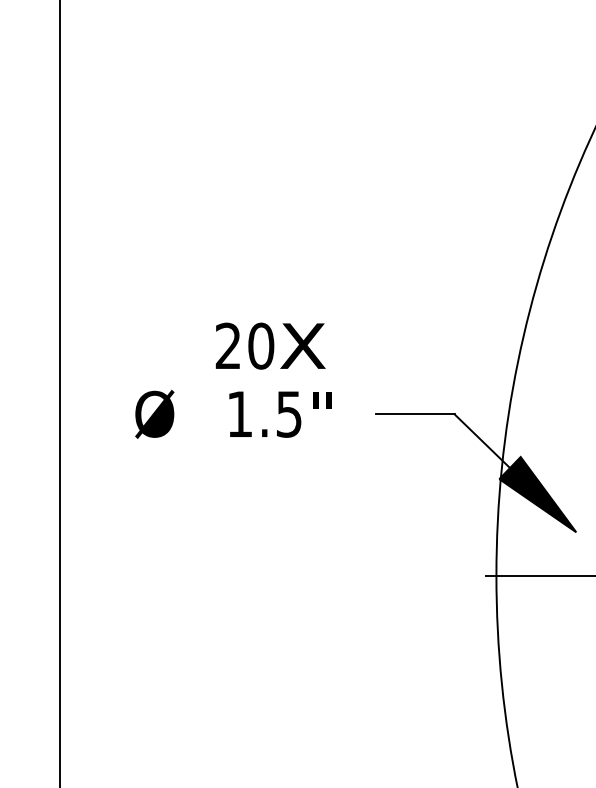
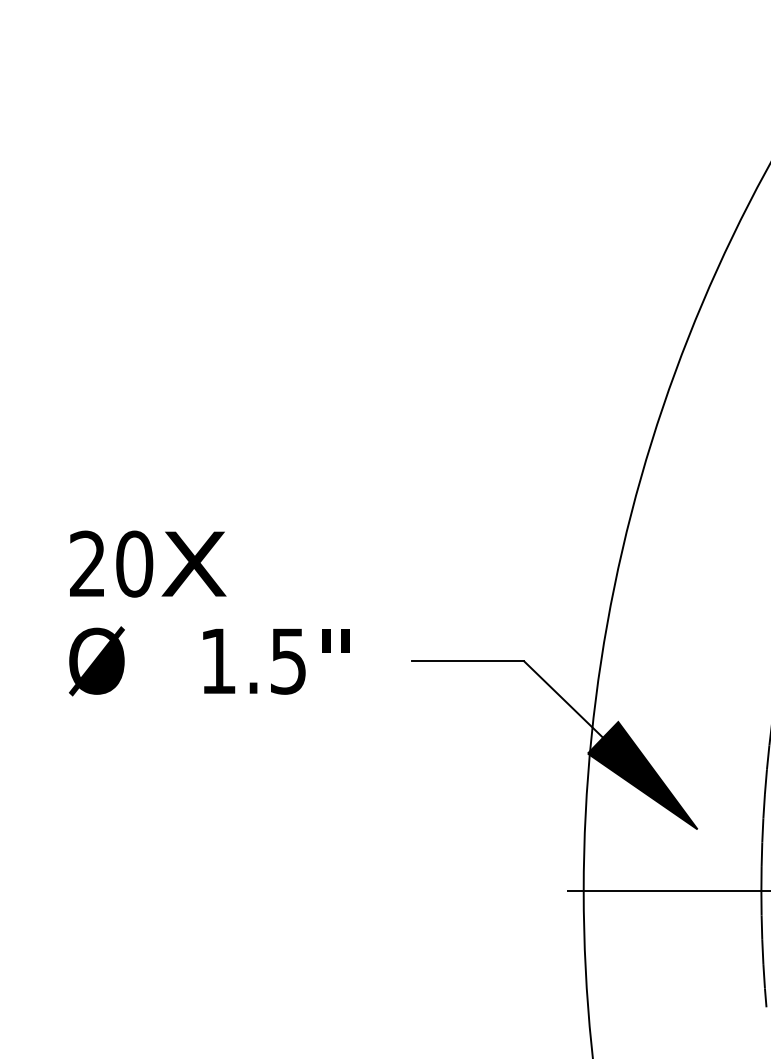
text: (270, 345) -> (147, 563), moved

